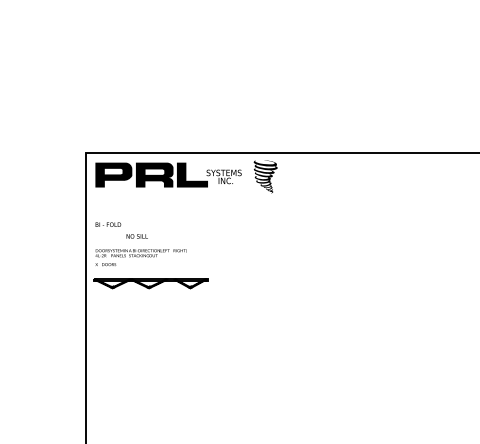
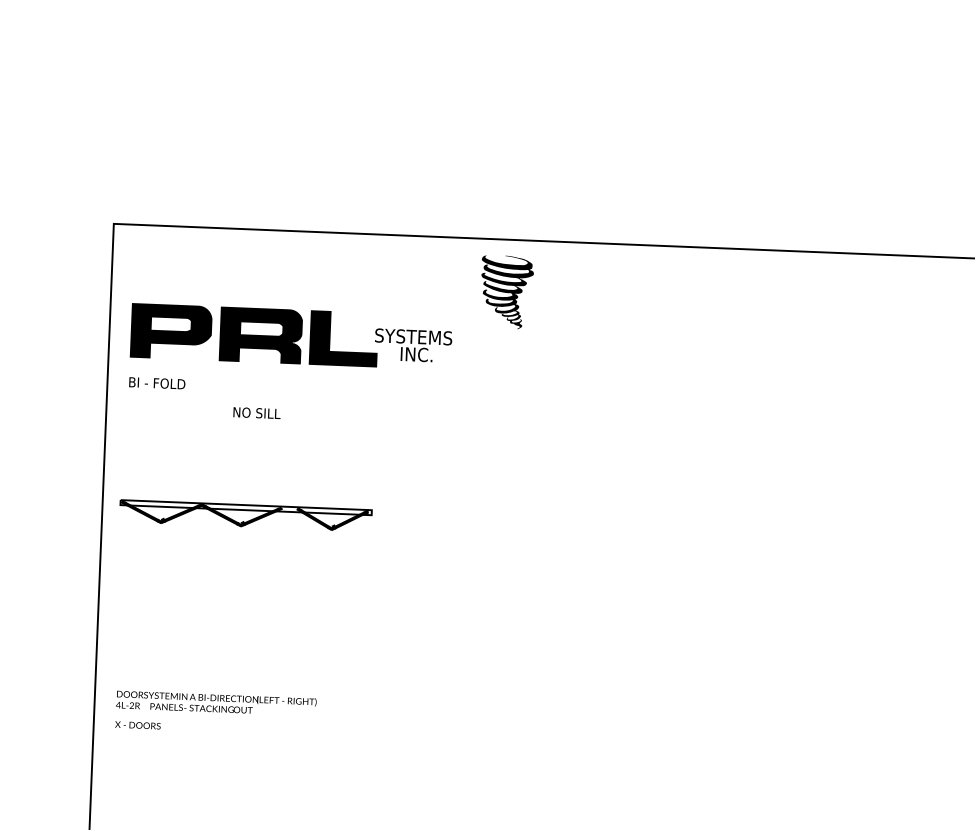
text: (168, 174) -> (291, 335), moved
text: (136, 236) -> (255, 413), moved
text: (140, 257) -> (214, 712), moved

